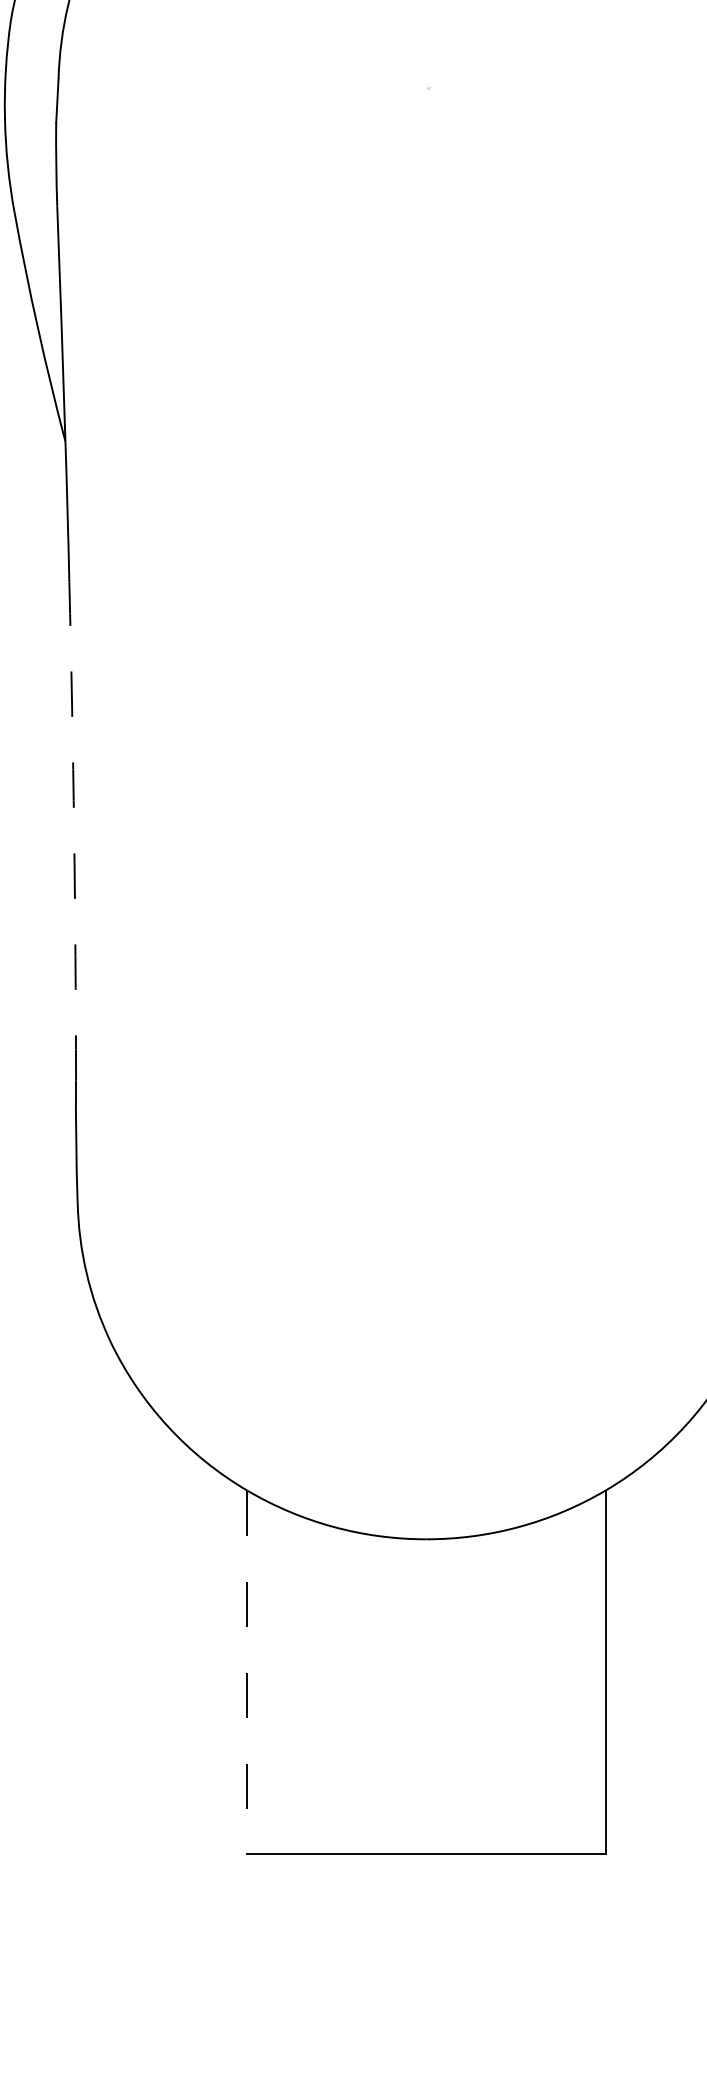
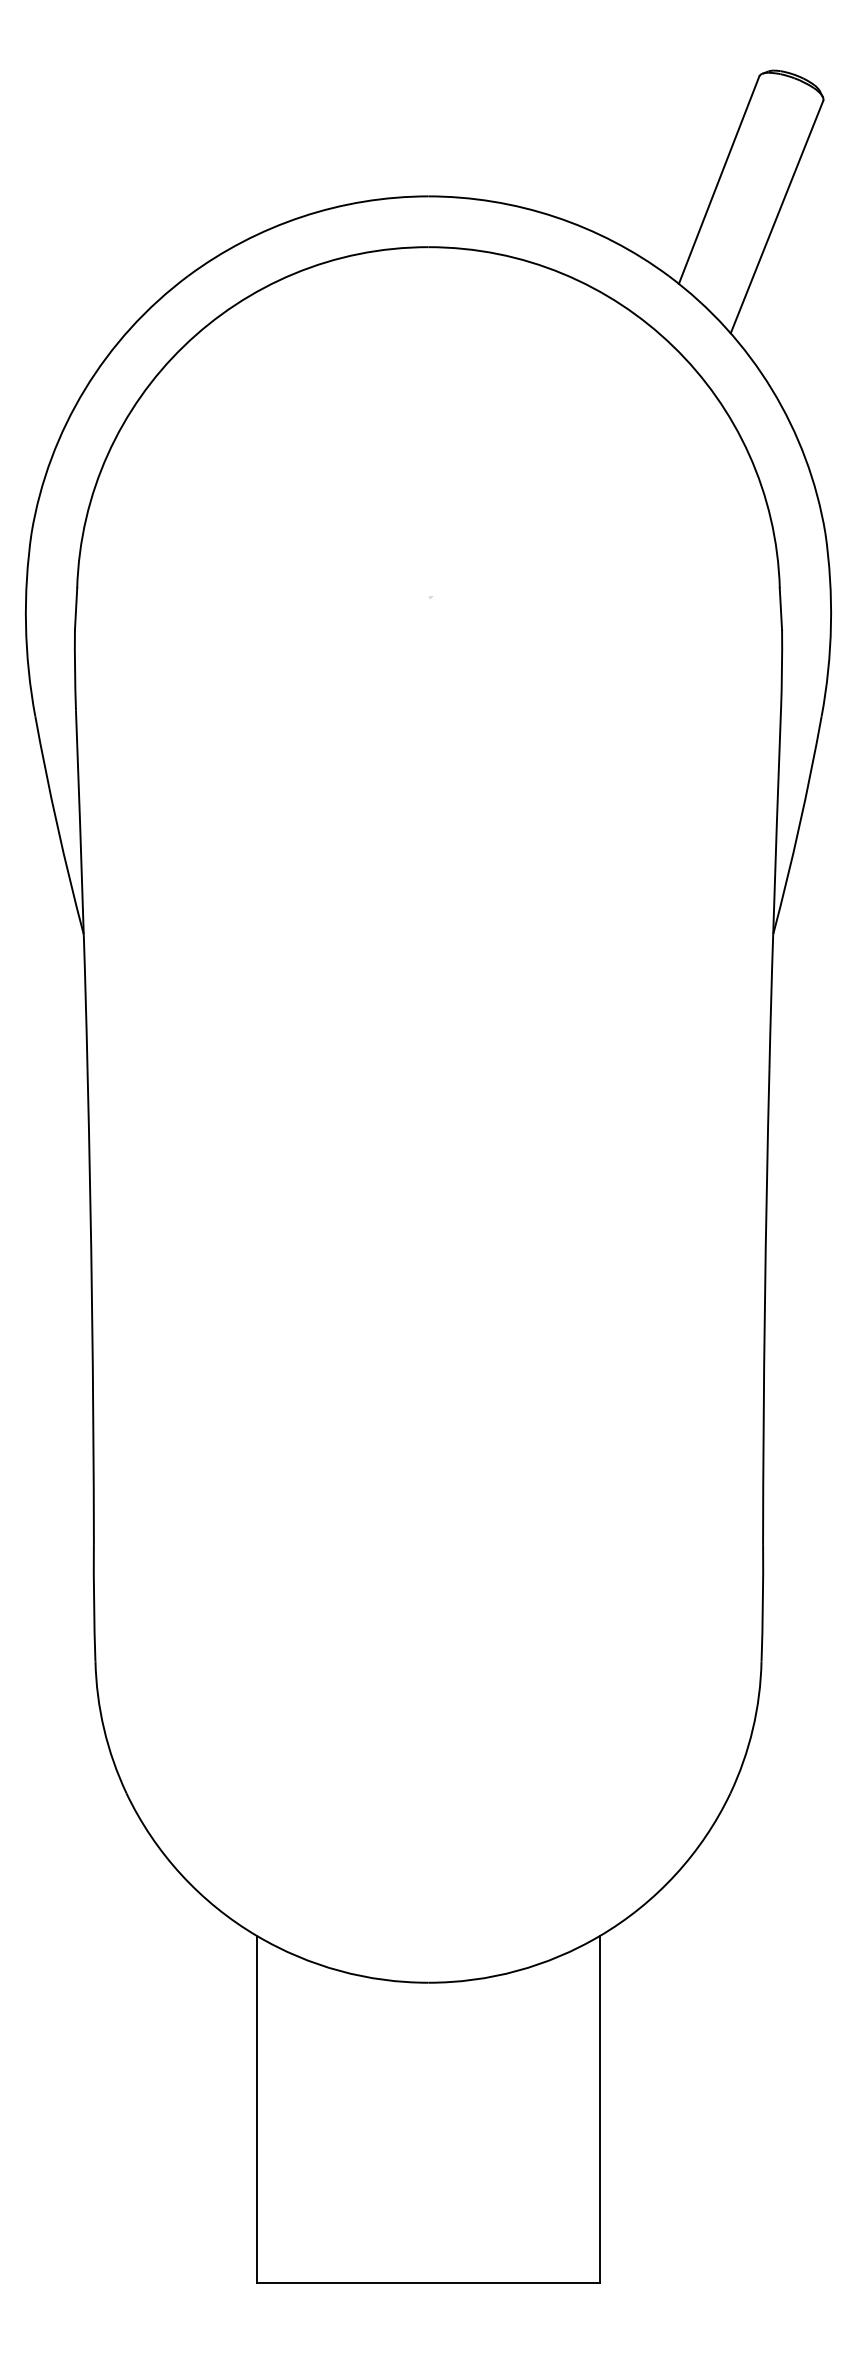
arc: (74, 832) -> (92, 1307), dashed -> solid
line: (247, 1672) -> (257, 2109), dashed -> solid

